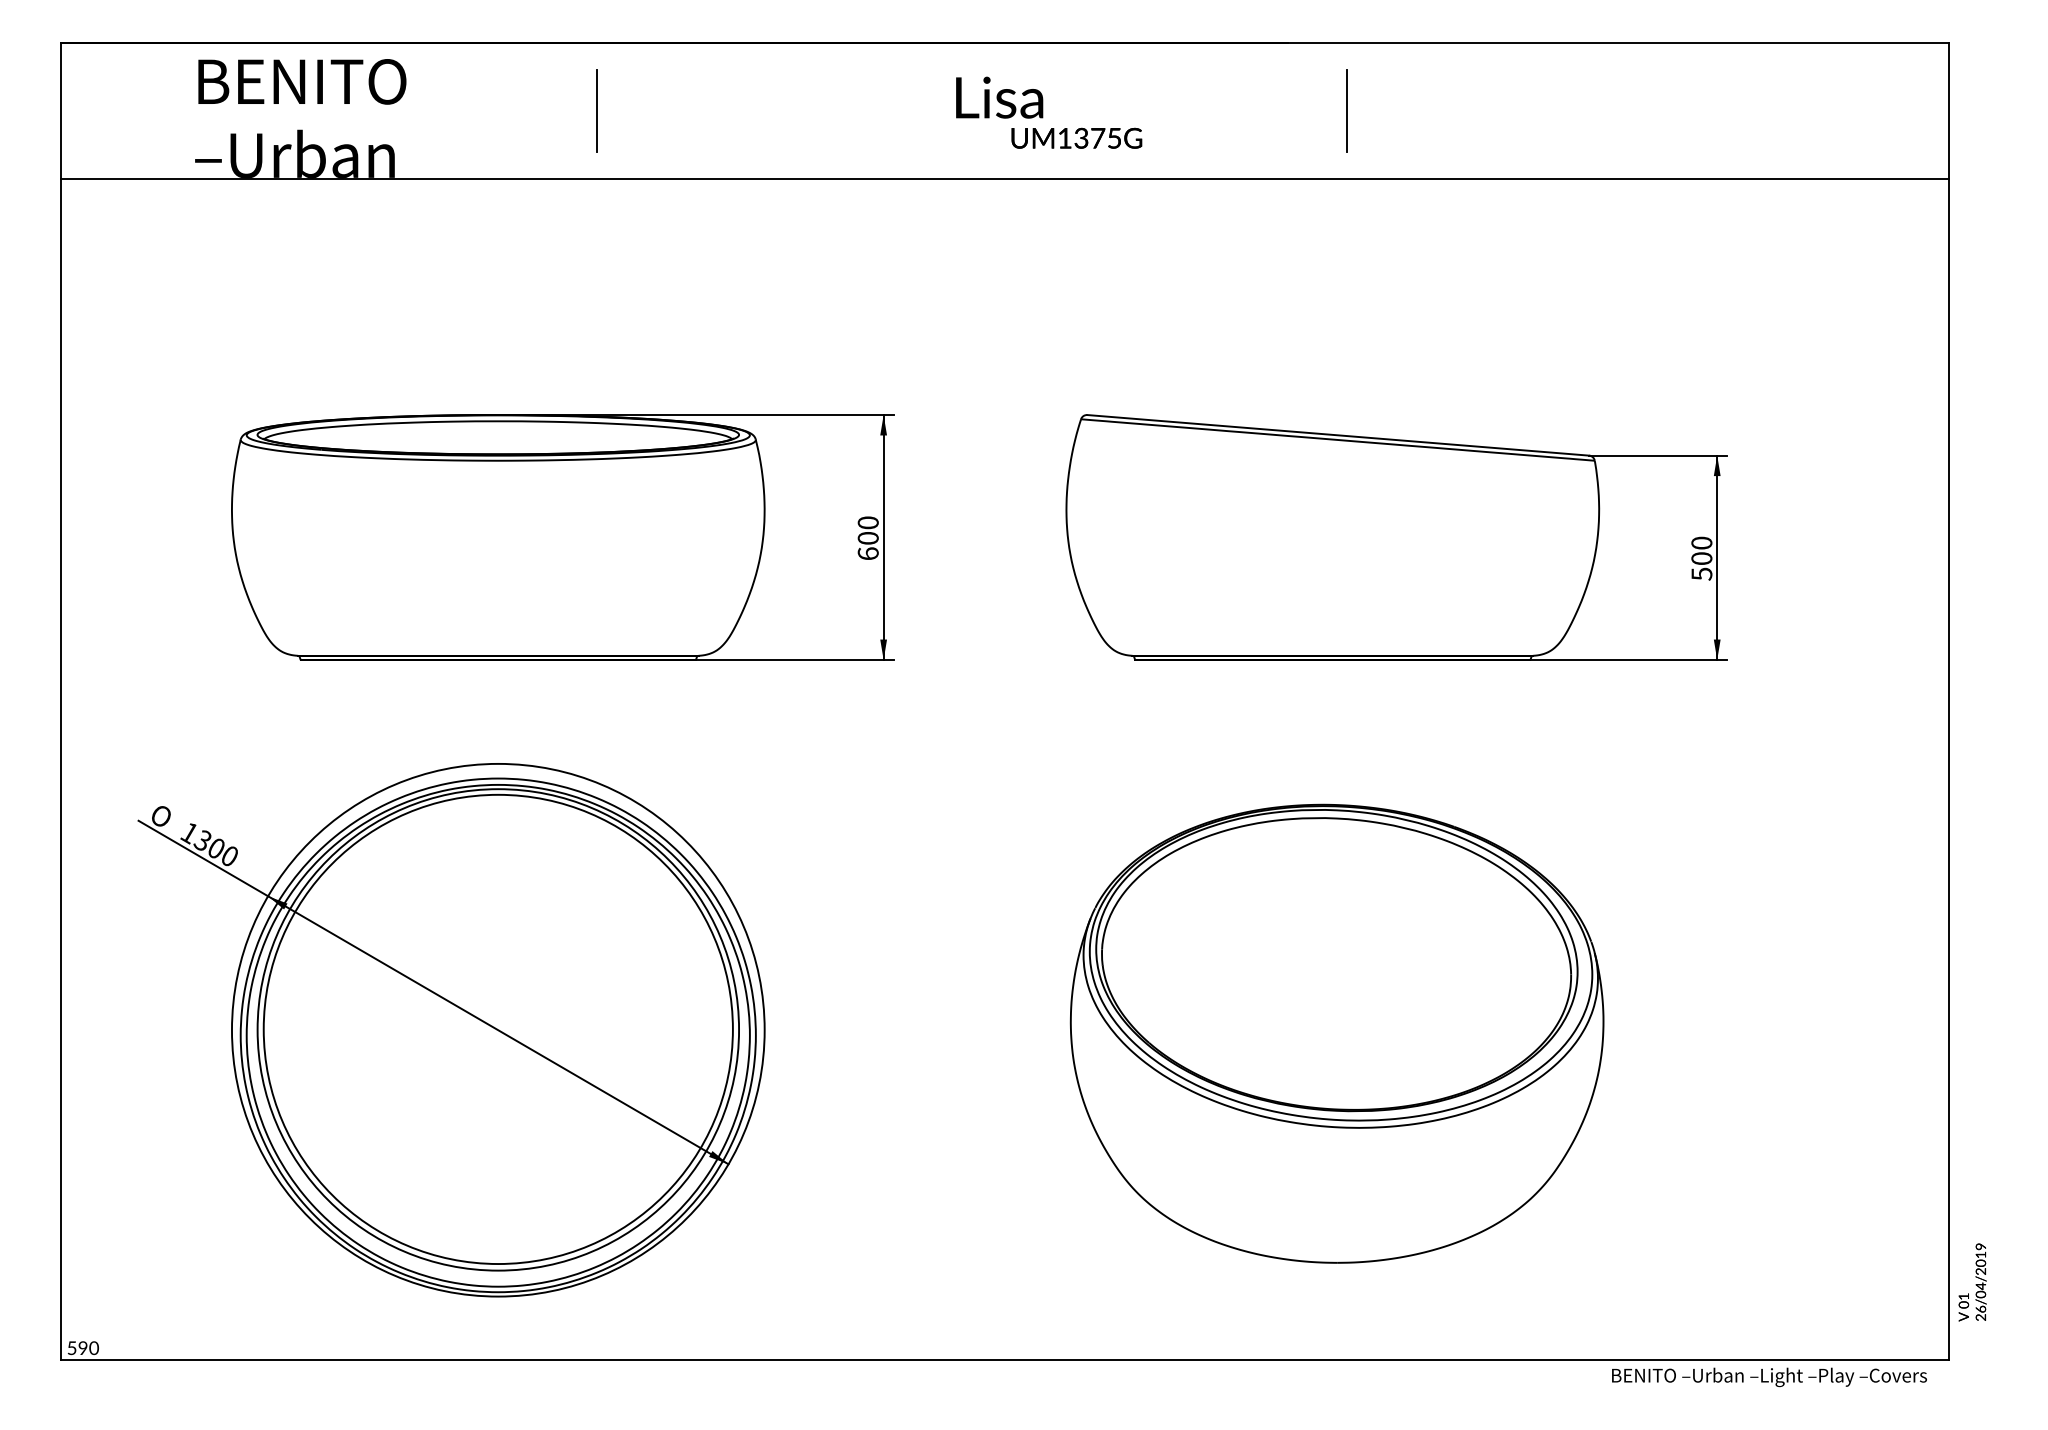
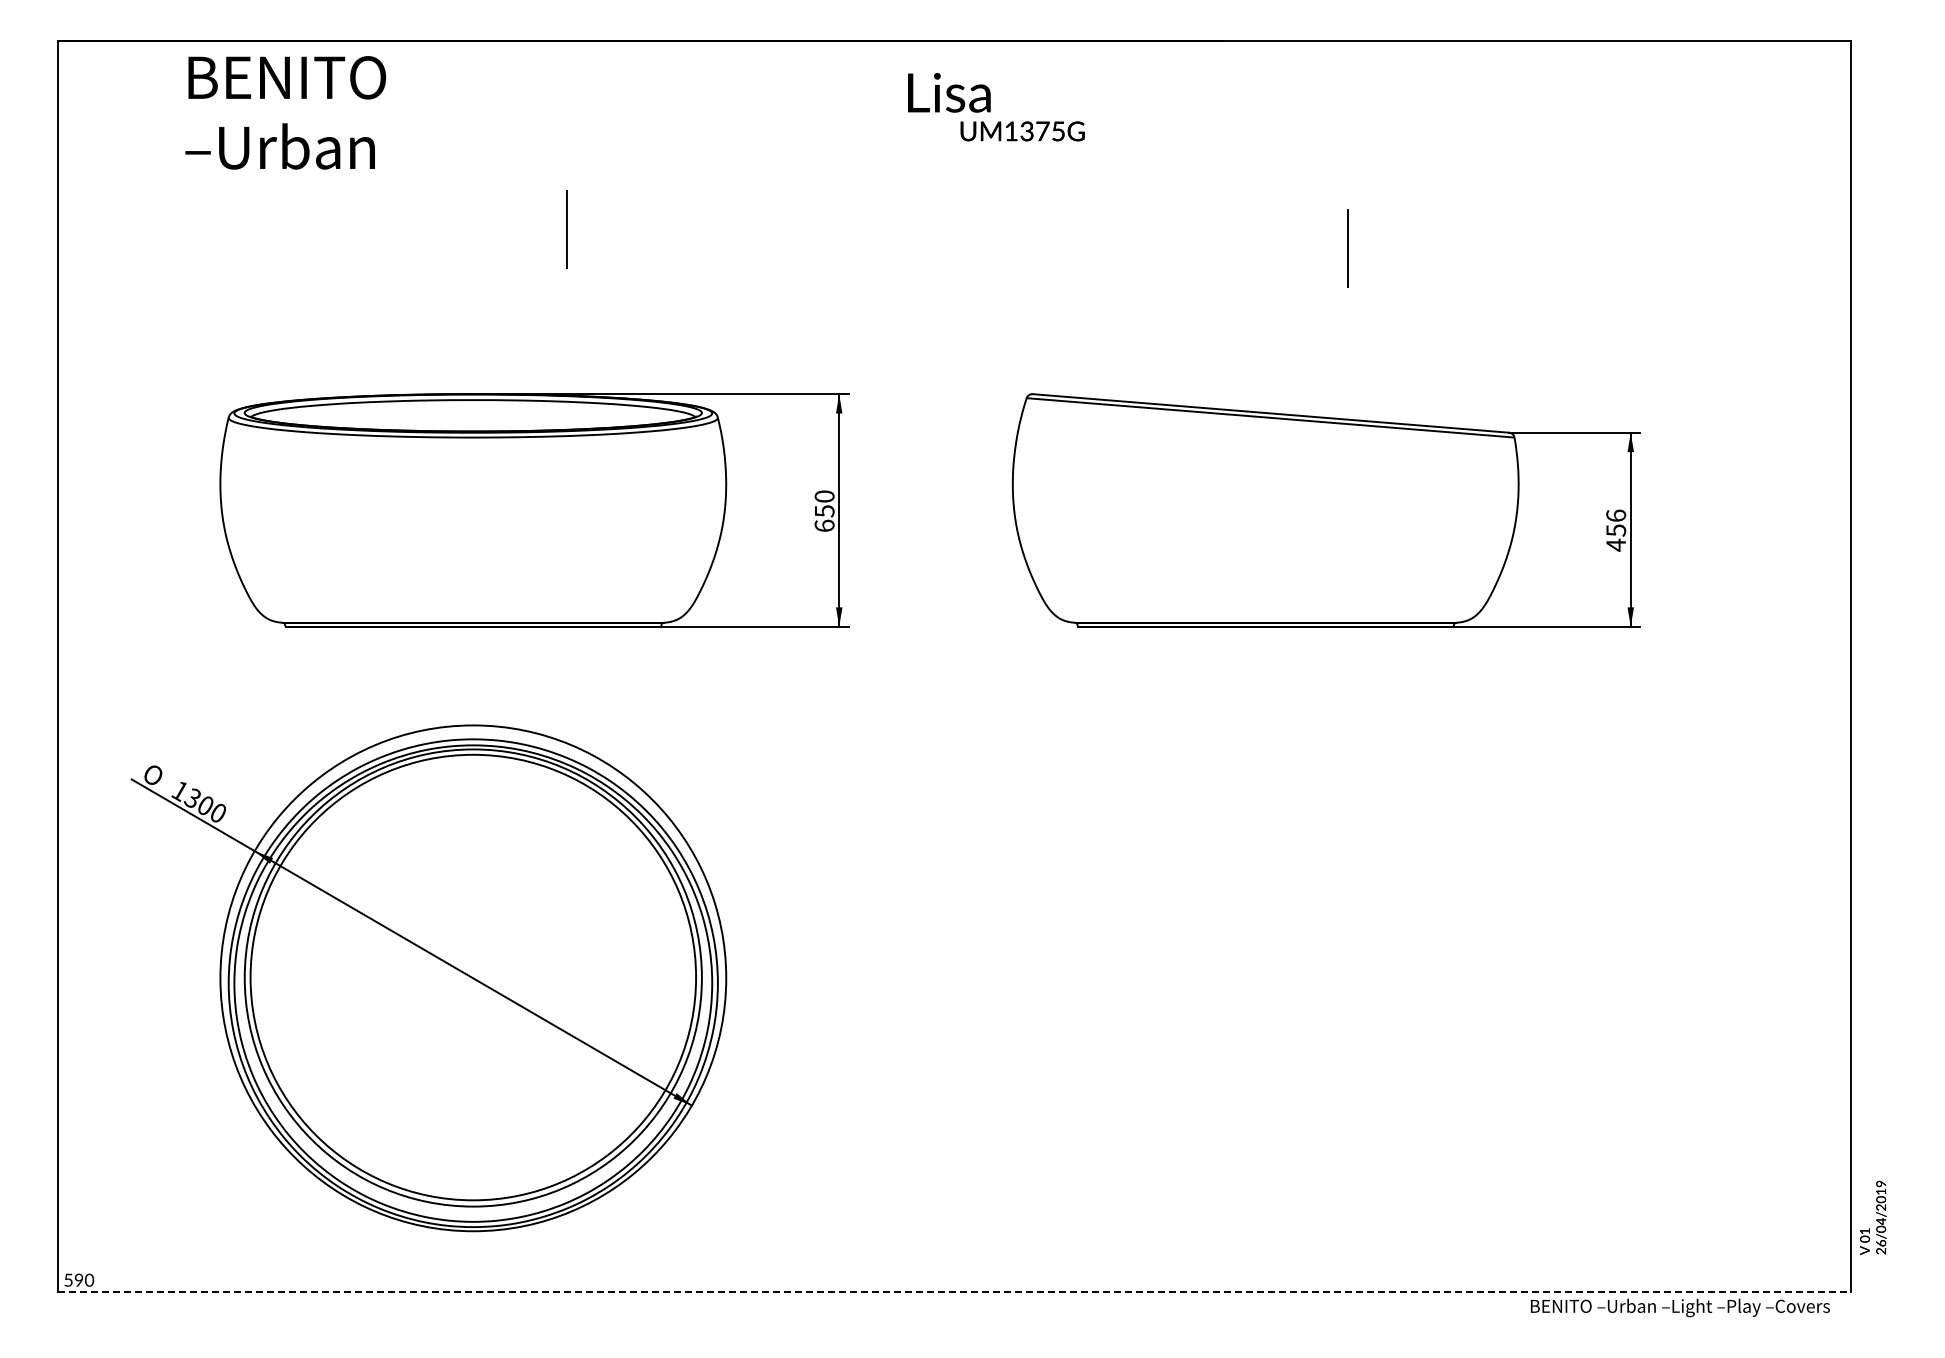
line: (596, 111) -> (566, 229), moved
line: (1346, 111) -> (1347, 248), moved
line: (1005, 179) -> (954, 170), removed
text: (868, 538) -> (824, 511), 600 -> 650
text: (1702, 558) -> (1616, 530), 500 -> 456
part: (1336, 1033) -> (1269, 981), removed
line: (1005, 1360) -> (954, 1291), solid -> dashed

